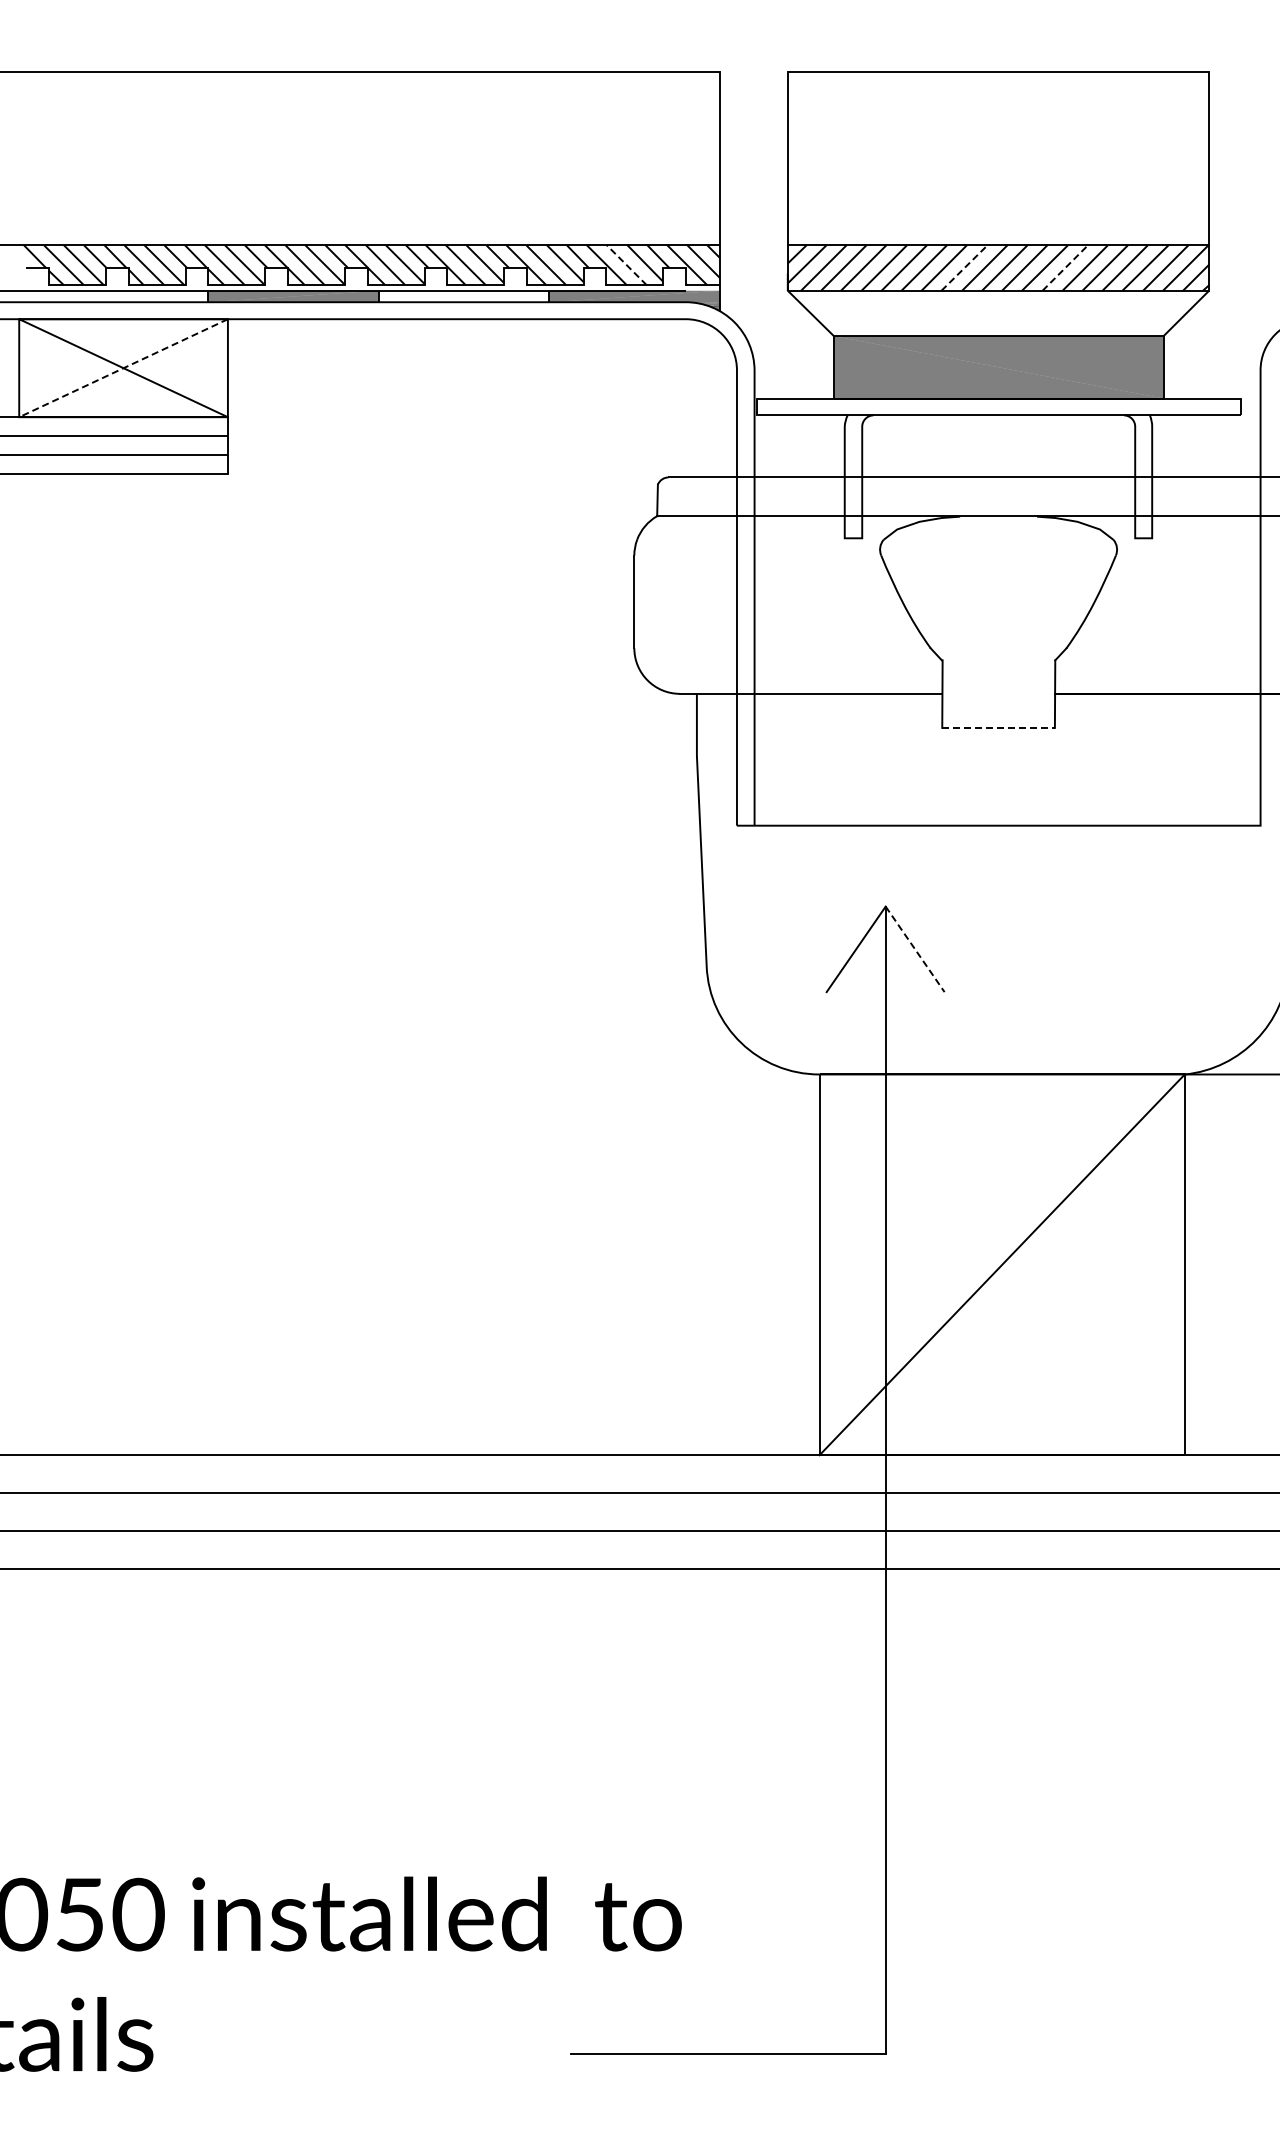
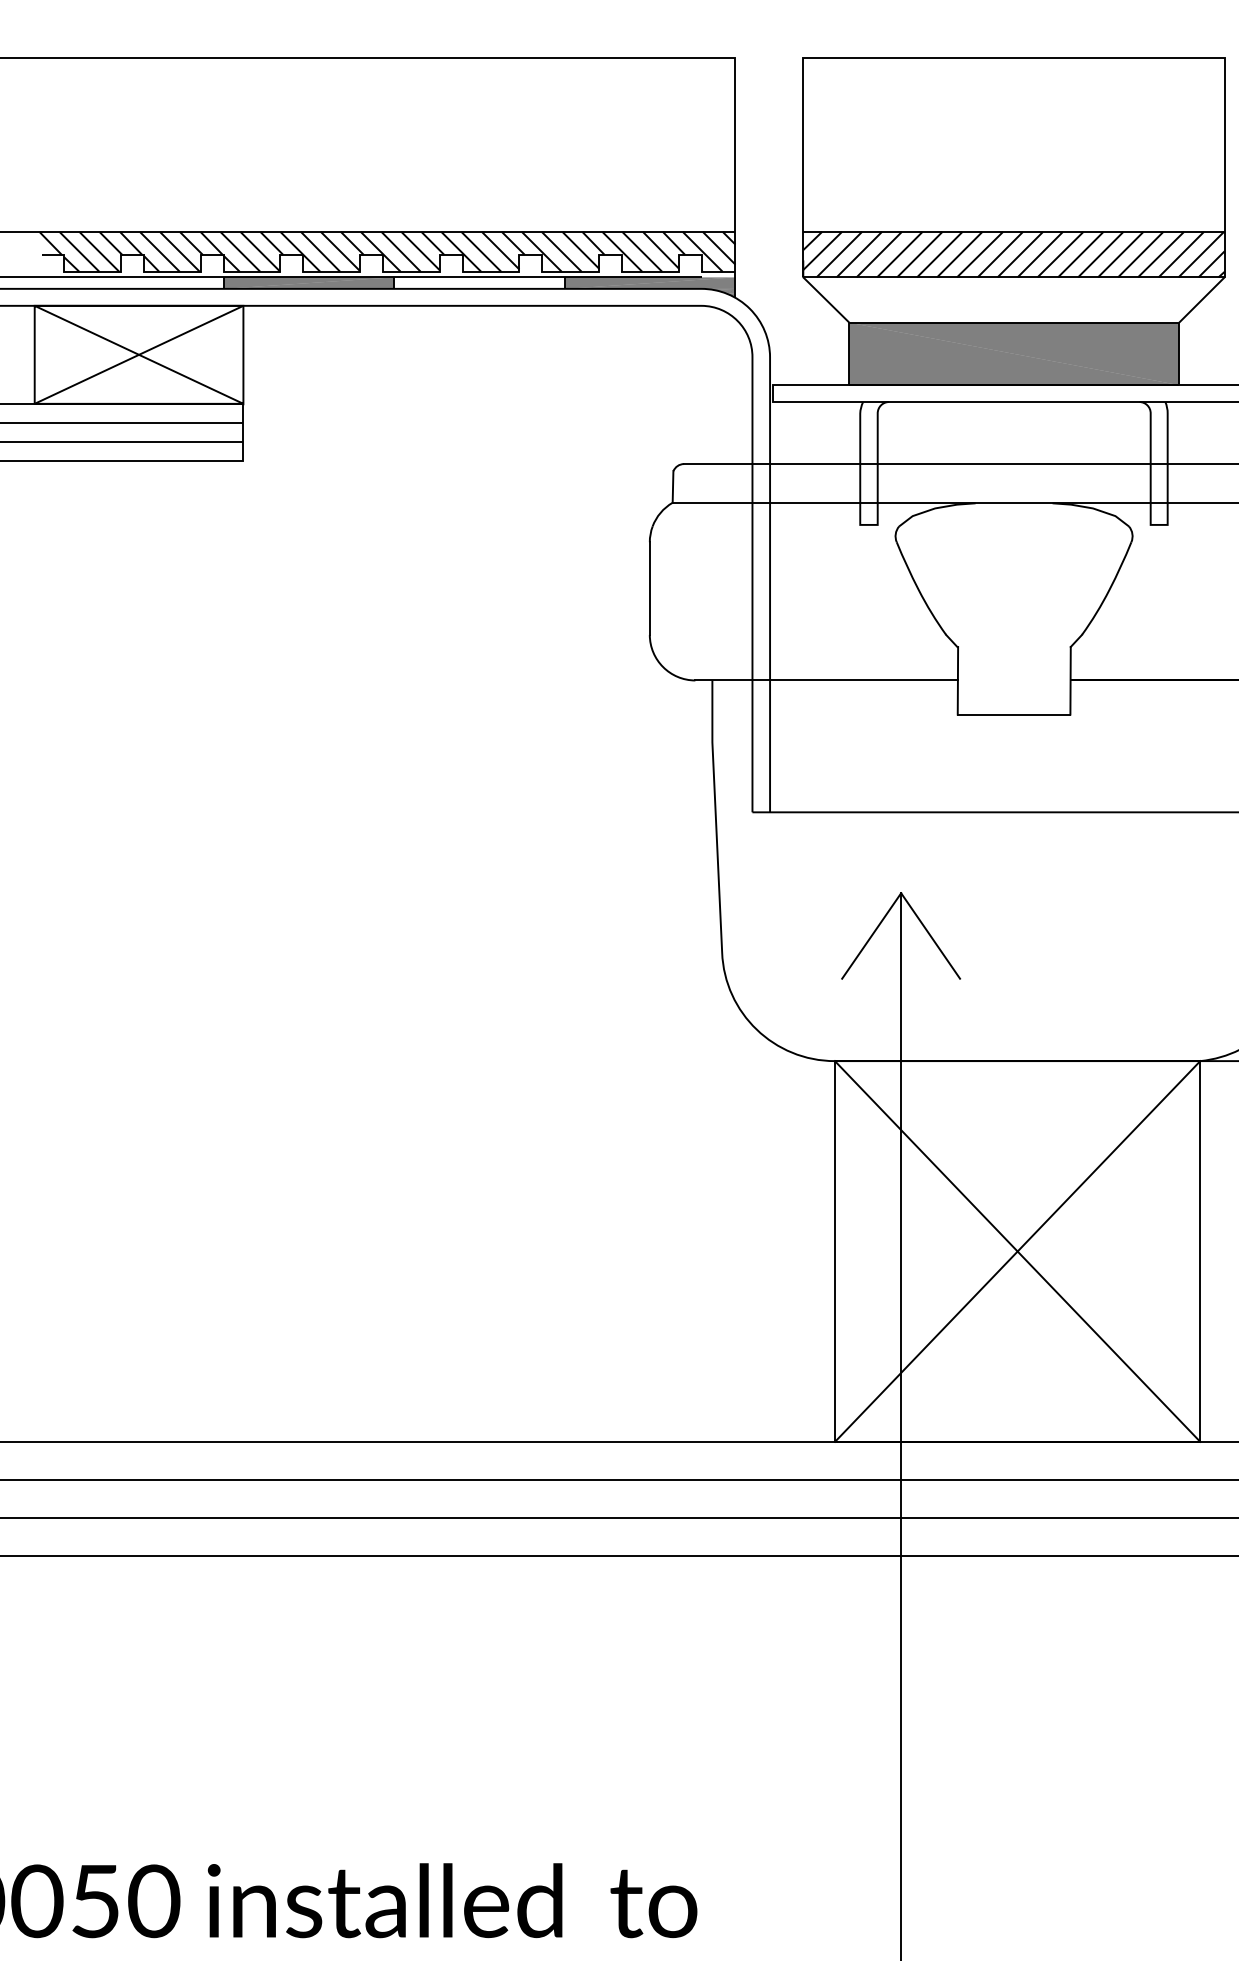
line: (626, 264) -> (641, 251), dashed -> solid
line: (964, 267) -> (979, 254), dashed -> solid
line: (1065, 267) -> (1080, 254), dashed -> solid
line: (123, 368) -> (138, 355), dashed -> solid
line: (999, 727) -> (1014, 714), dashed -> solid
line: (915, 949) -> (930, 936), dashed -> solid
line: (1001, 1264) -> (1016, 1251), added

